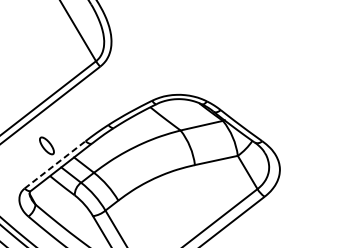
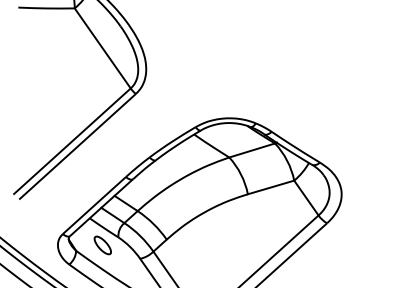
part: (46, 145) -> (102, 245), moved
line: (55, 164) -> (94, 205), dashed -> solid

